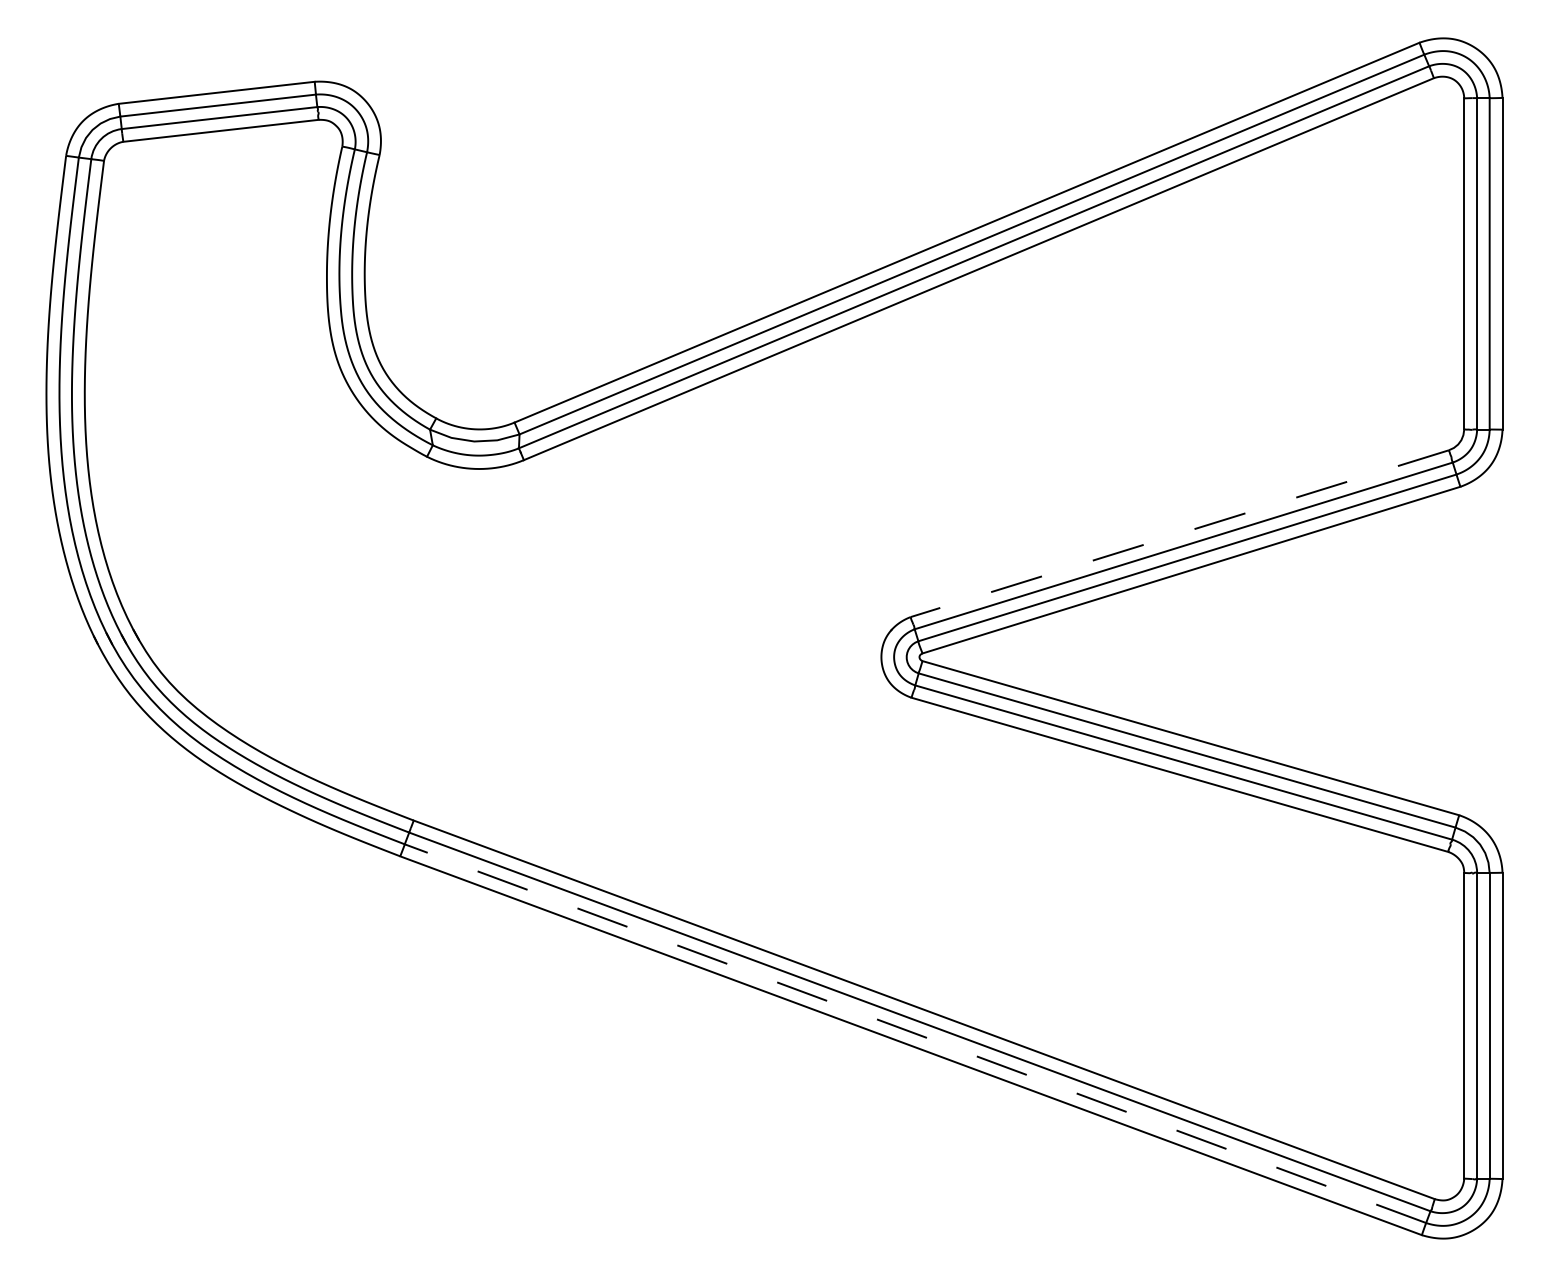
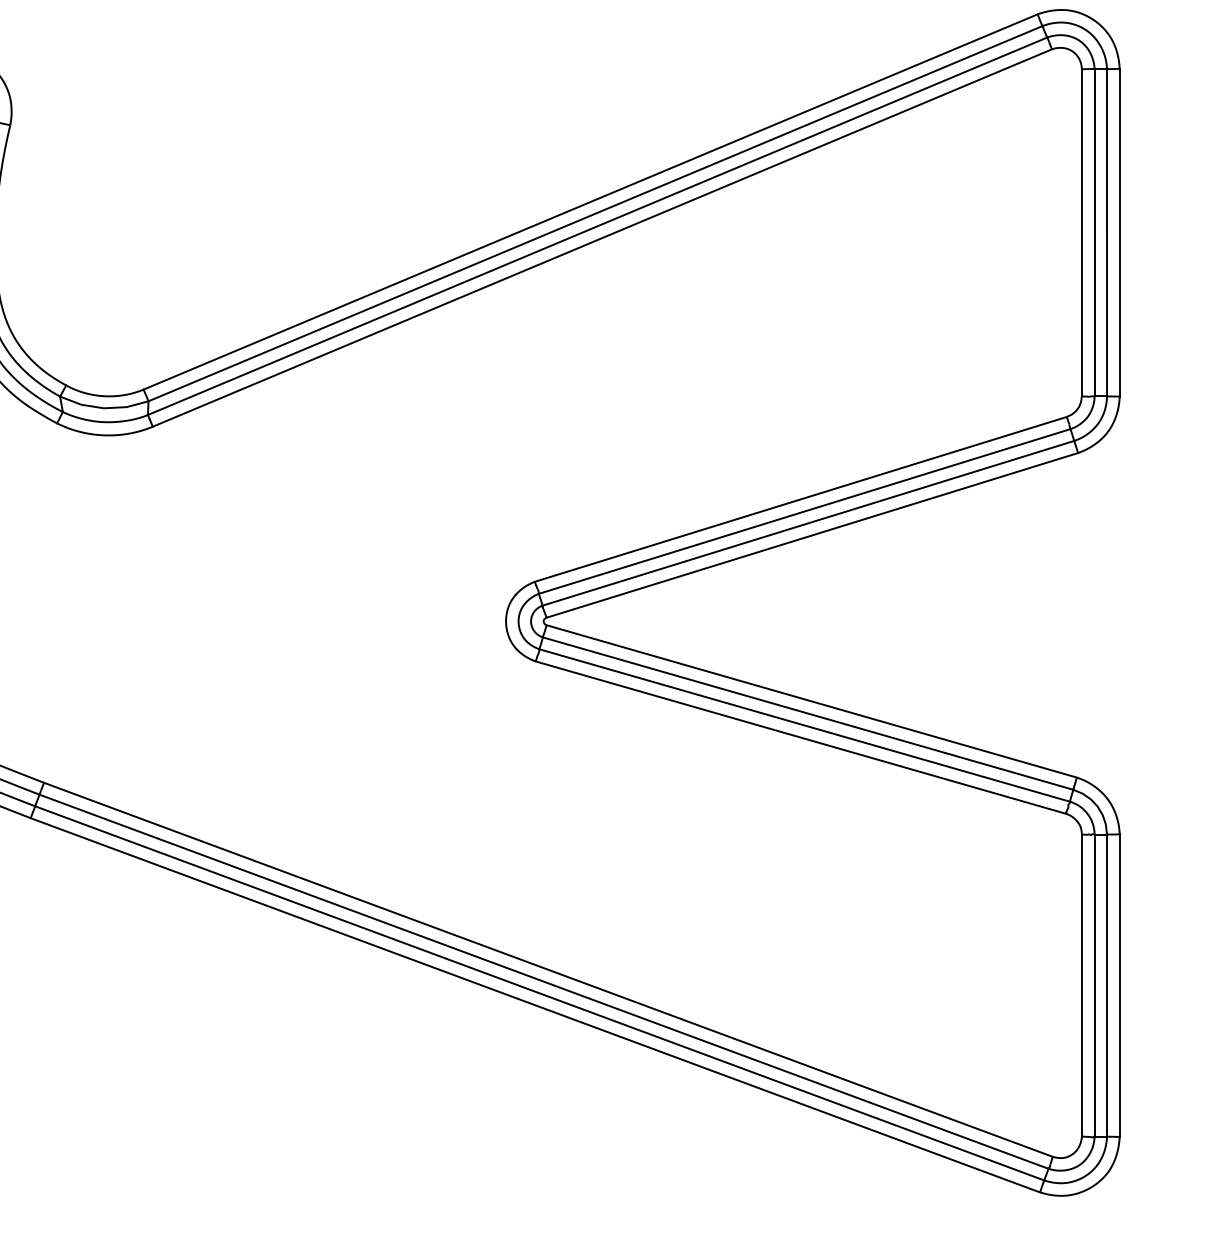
line: (1179, 533) -> (800, 499), dashed -> solid
line: (915, 1033) -> (539, 993), dashed -> solid

